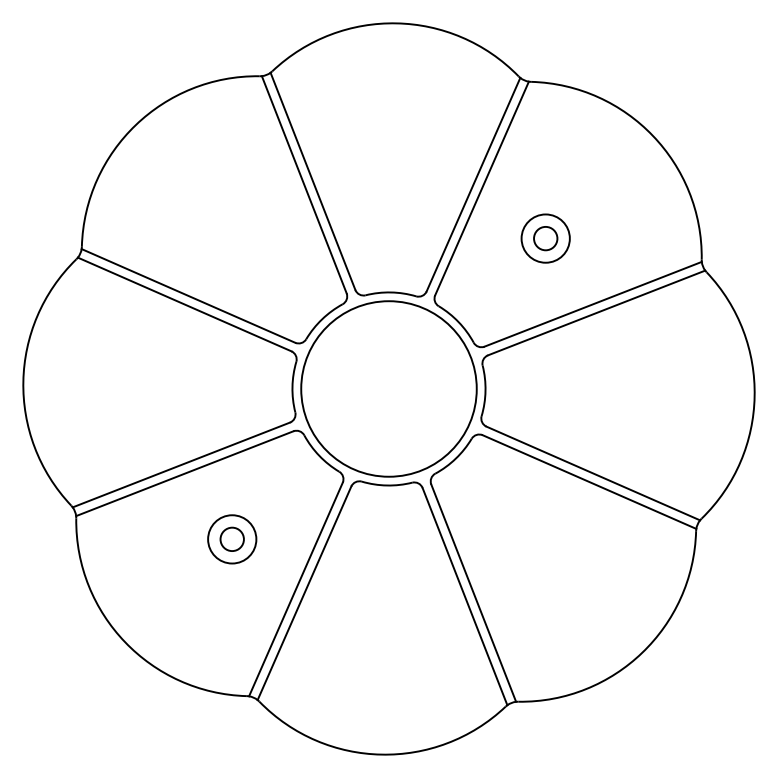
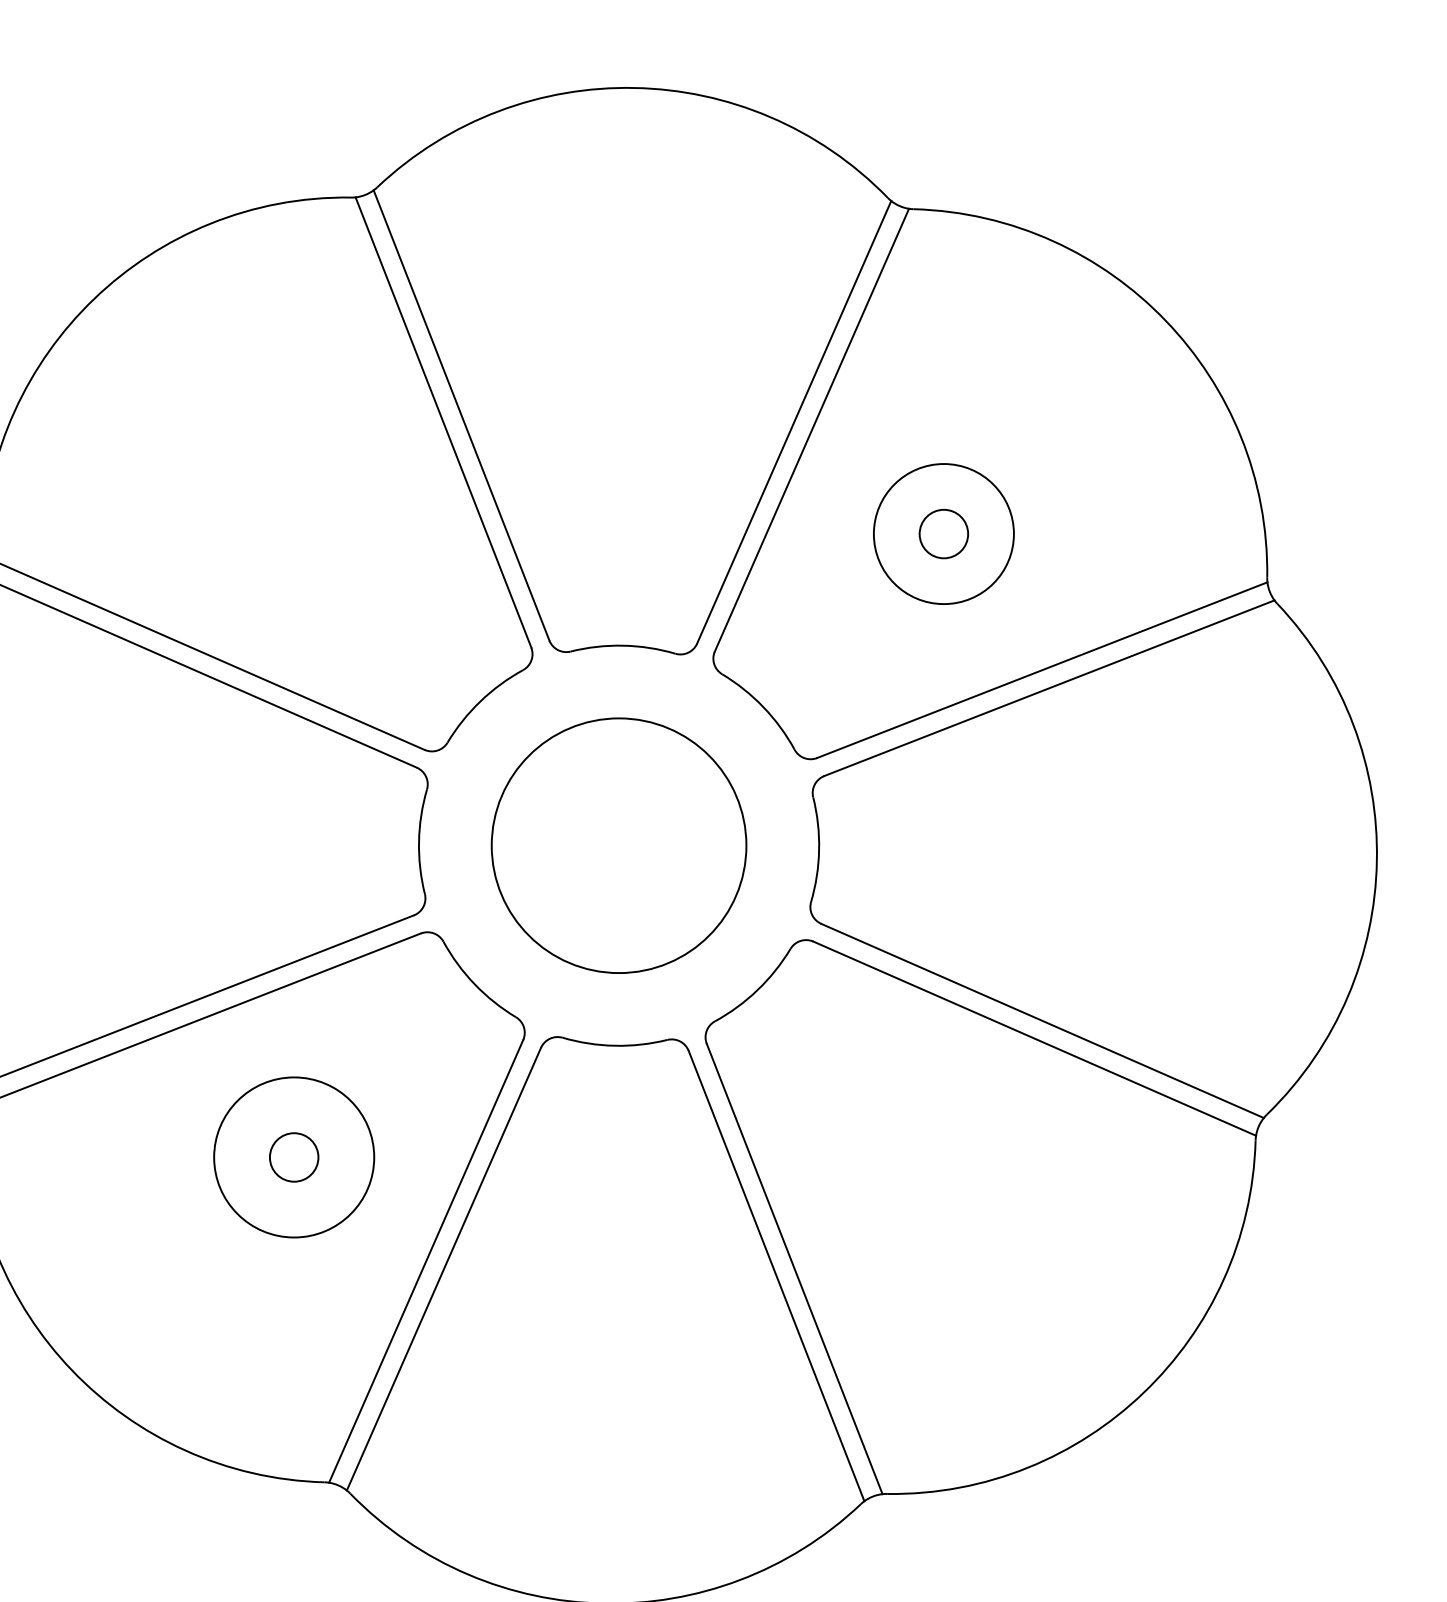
circle: (545, 238) -> (943, 533), size x1.4
circle: (388, 388) -> (618, 844), size x0.7
circle: (232, 539) -> (294, 1157), size x1.6

